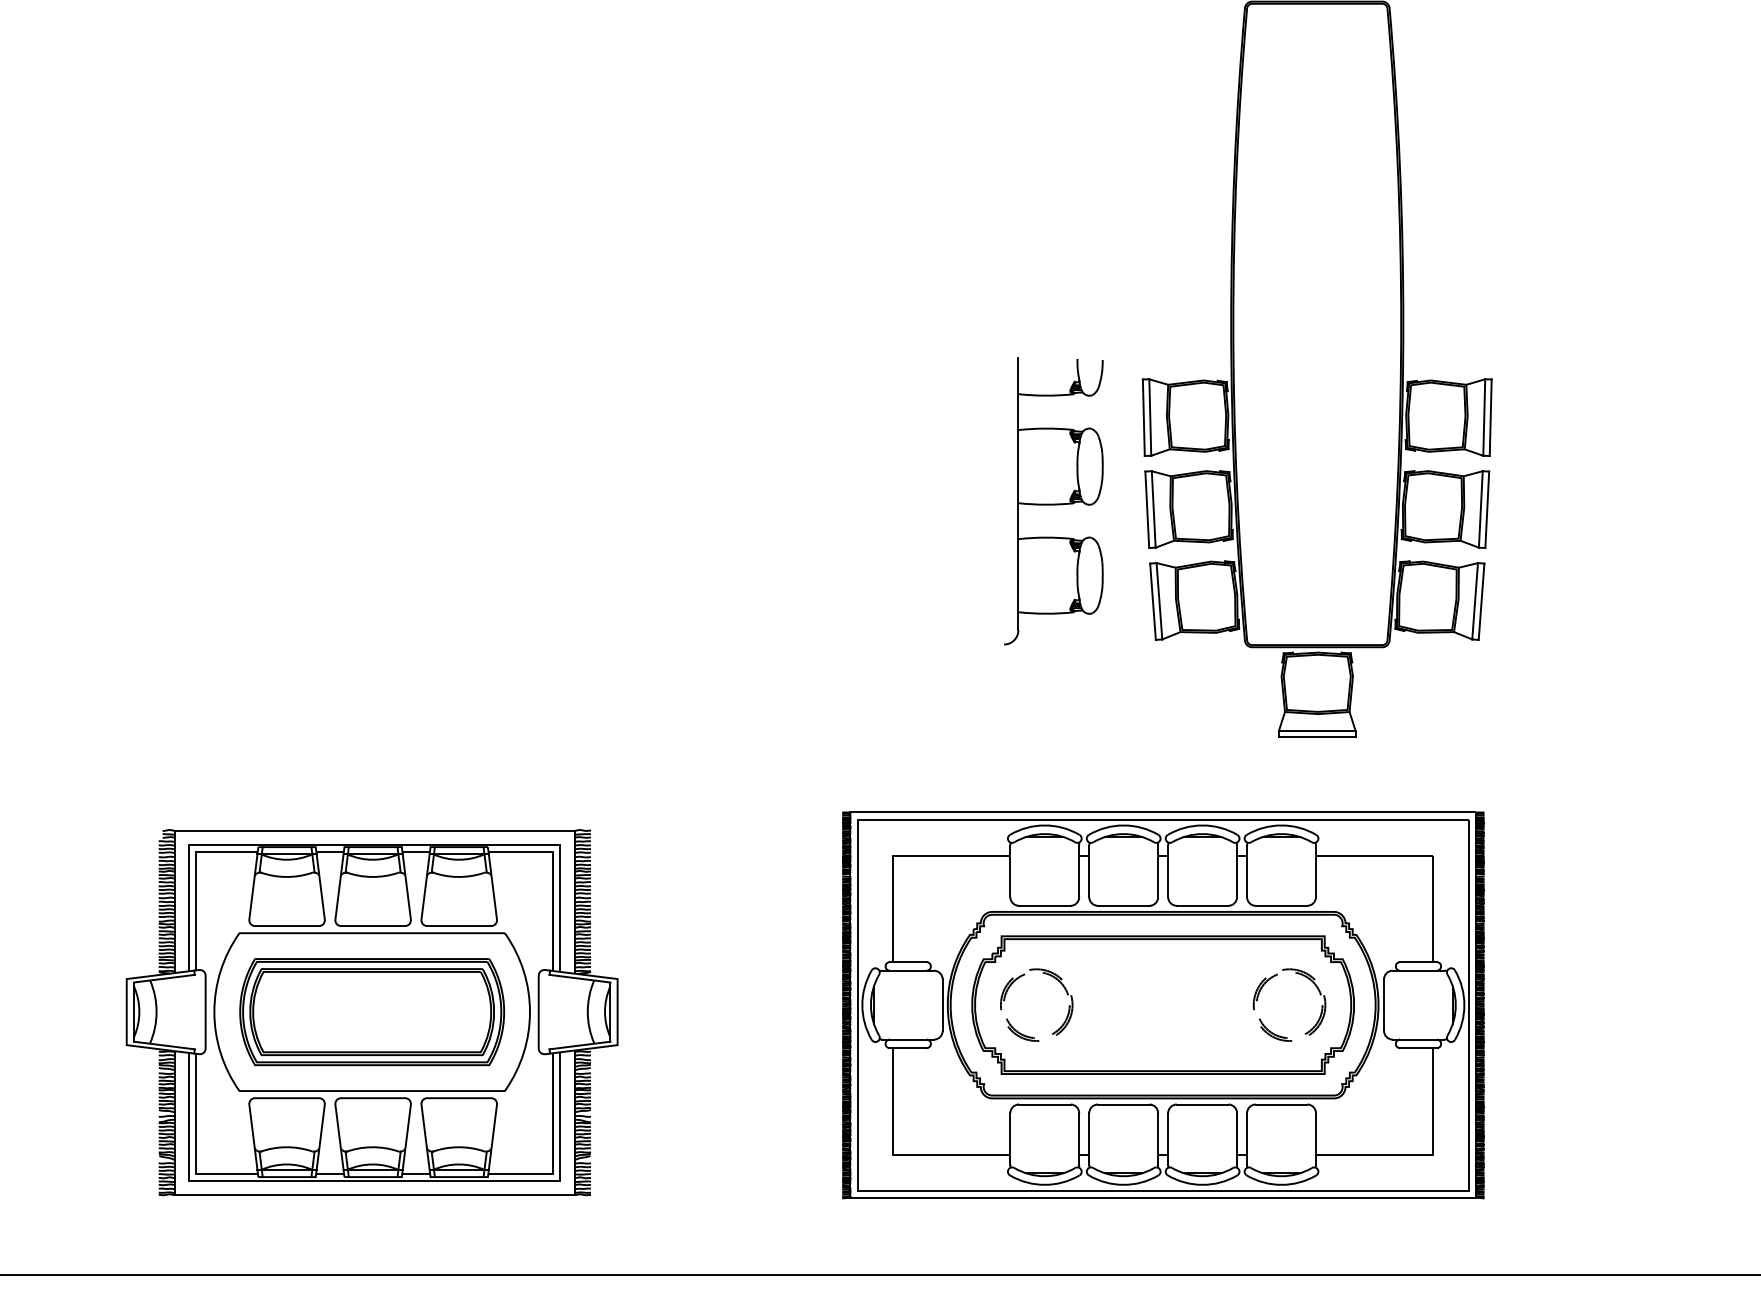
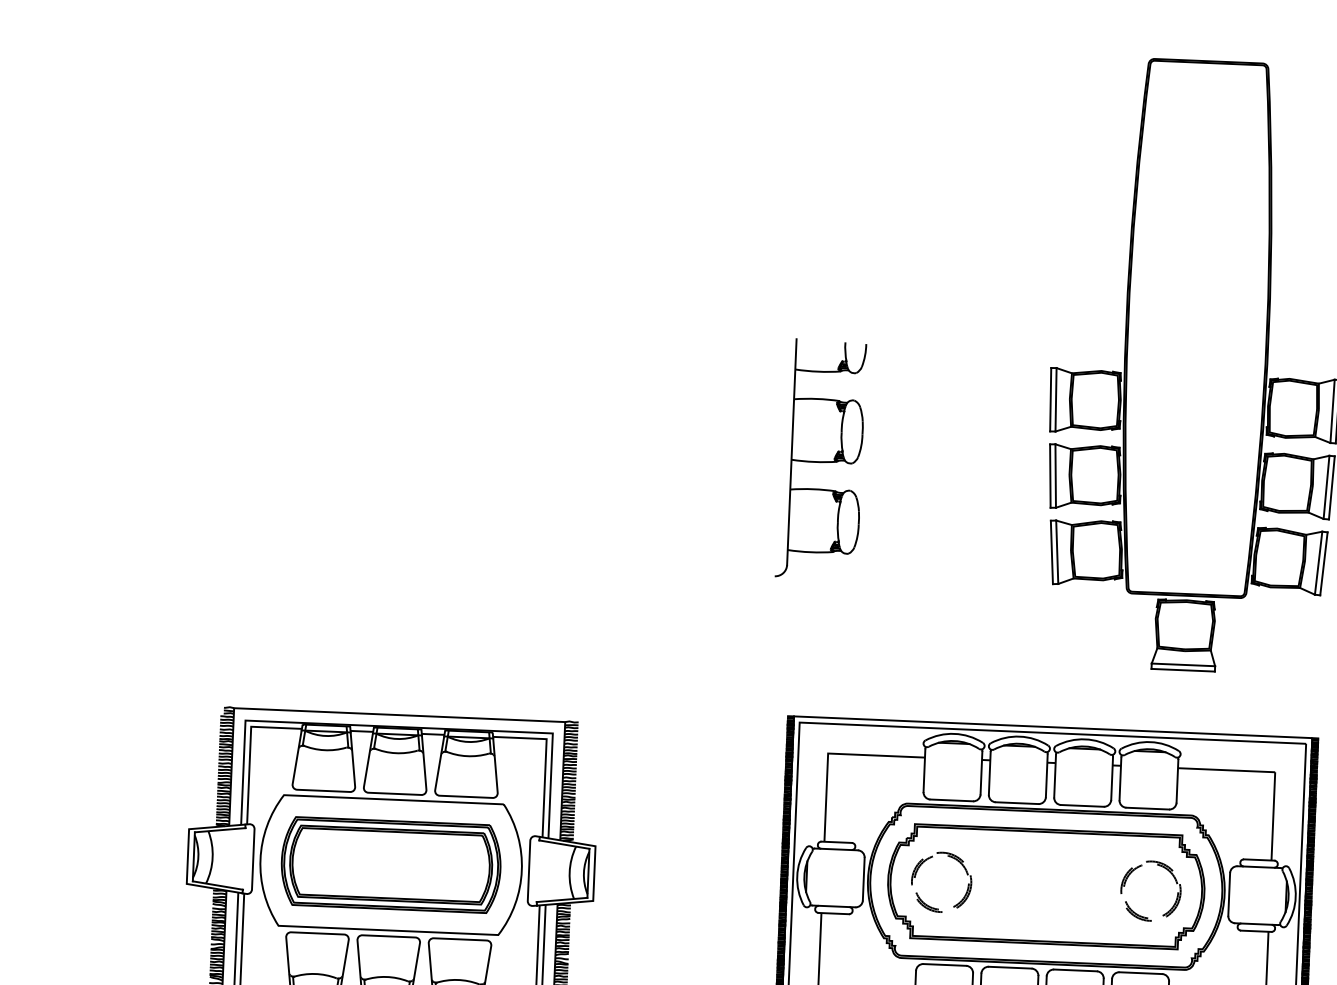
part: (1053, 501) -> (820, 459), moved

